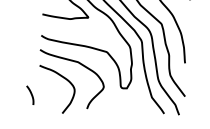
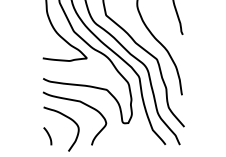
curve: (31, 95) -> (48, 136), moved

